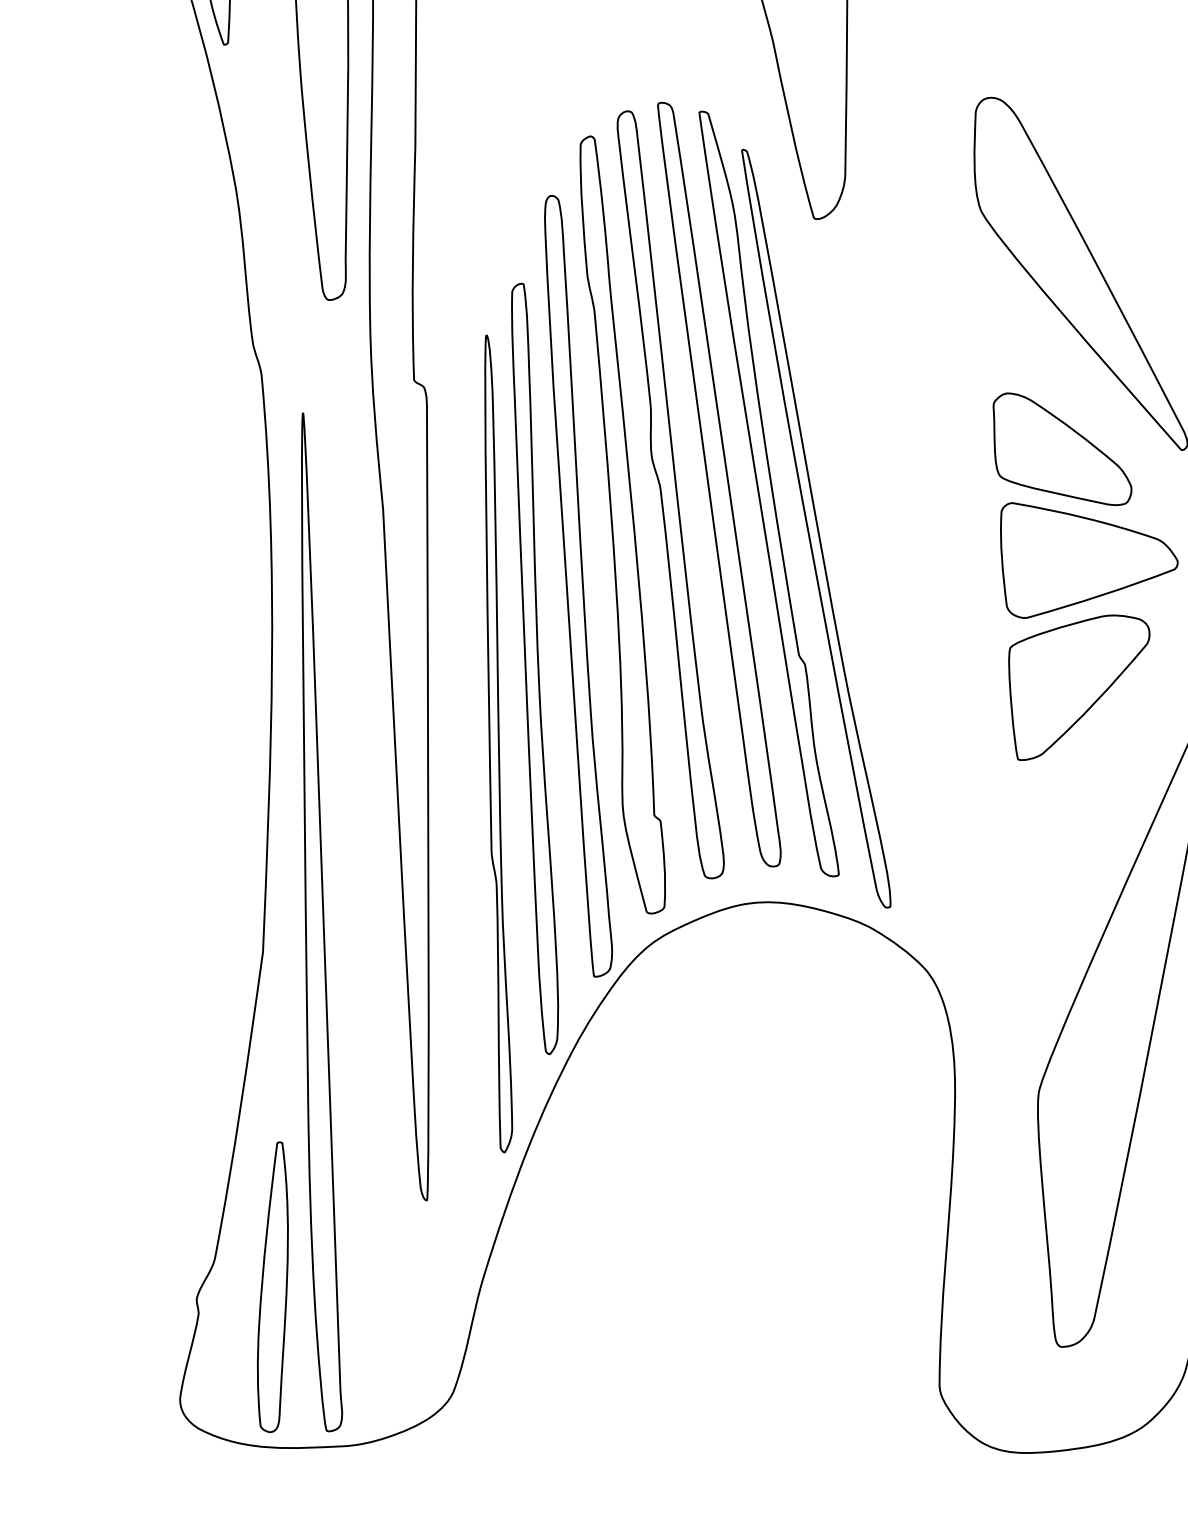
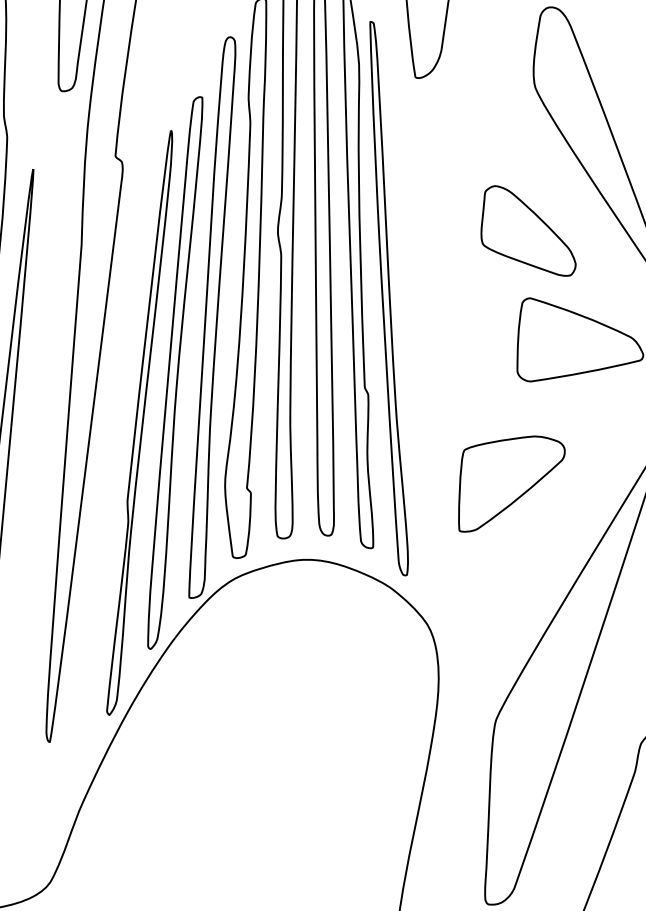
part: (1062, 448) -> (530, 230), moved
part: (1079, 687) -> (509, 485), moved

